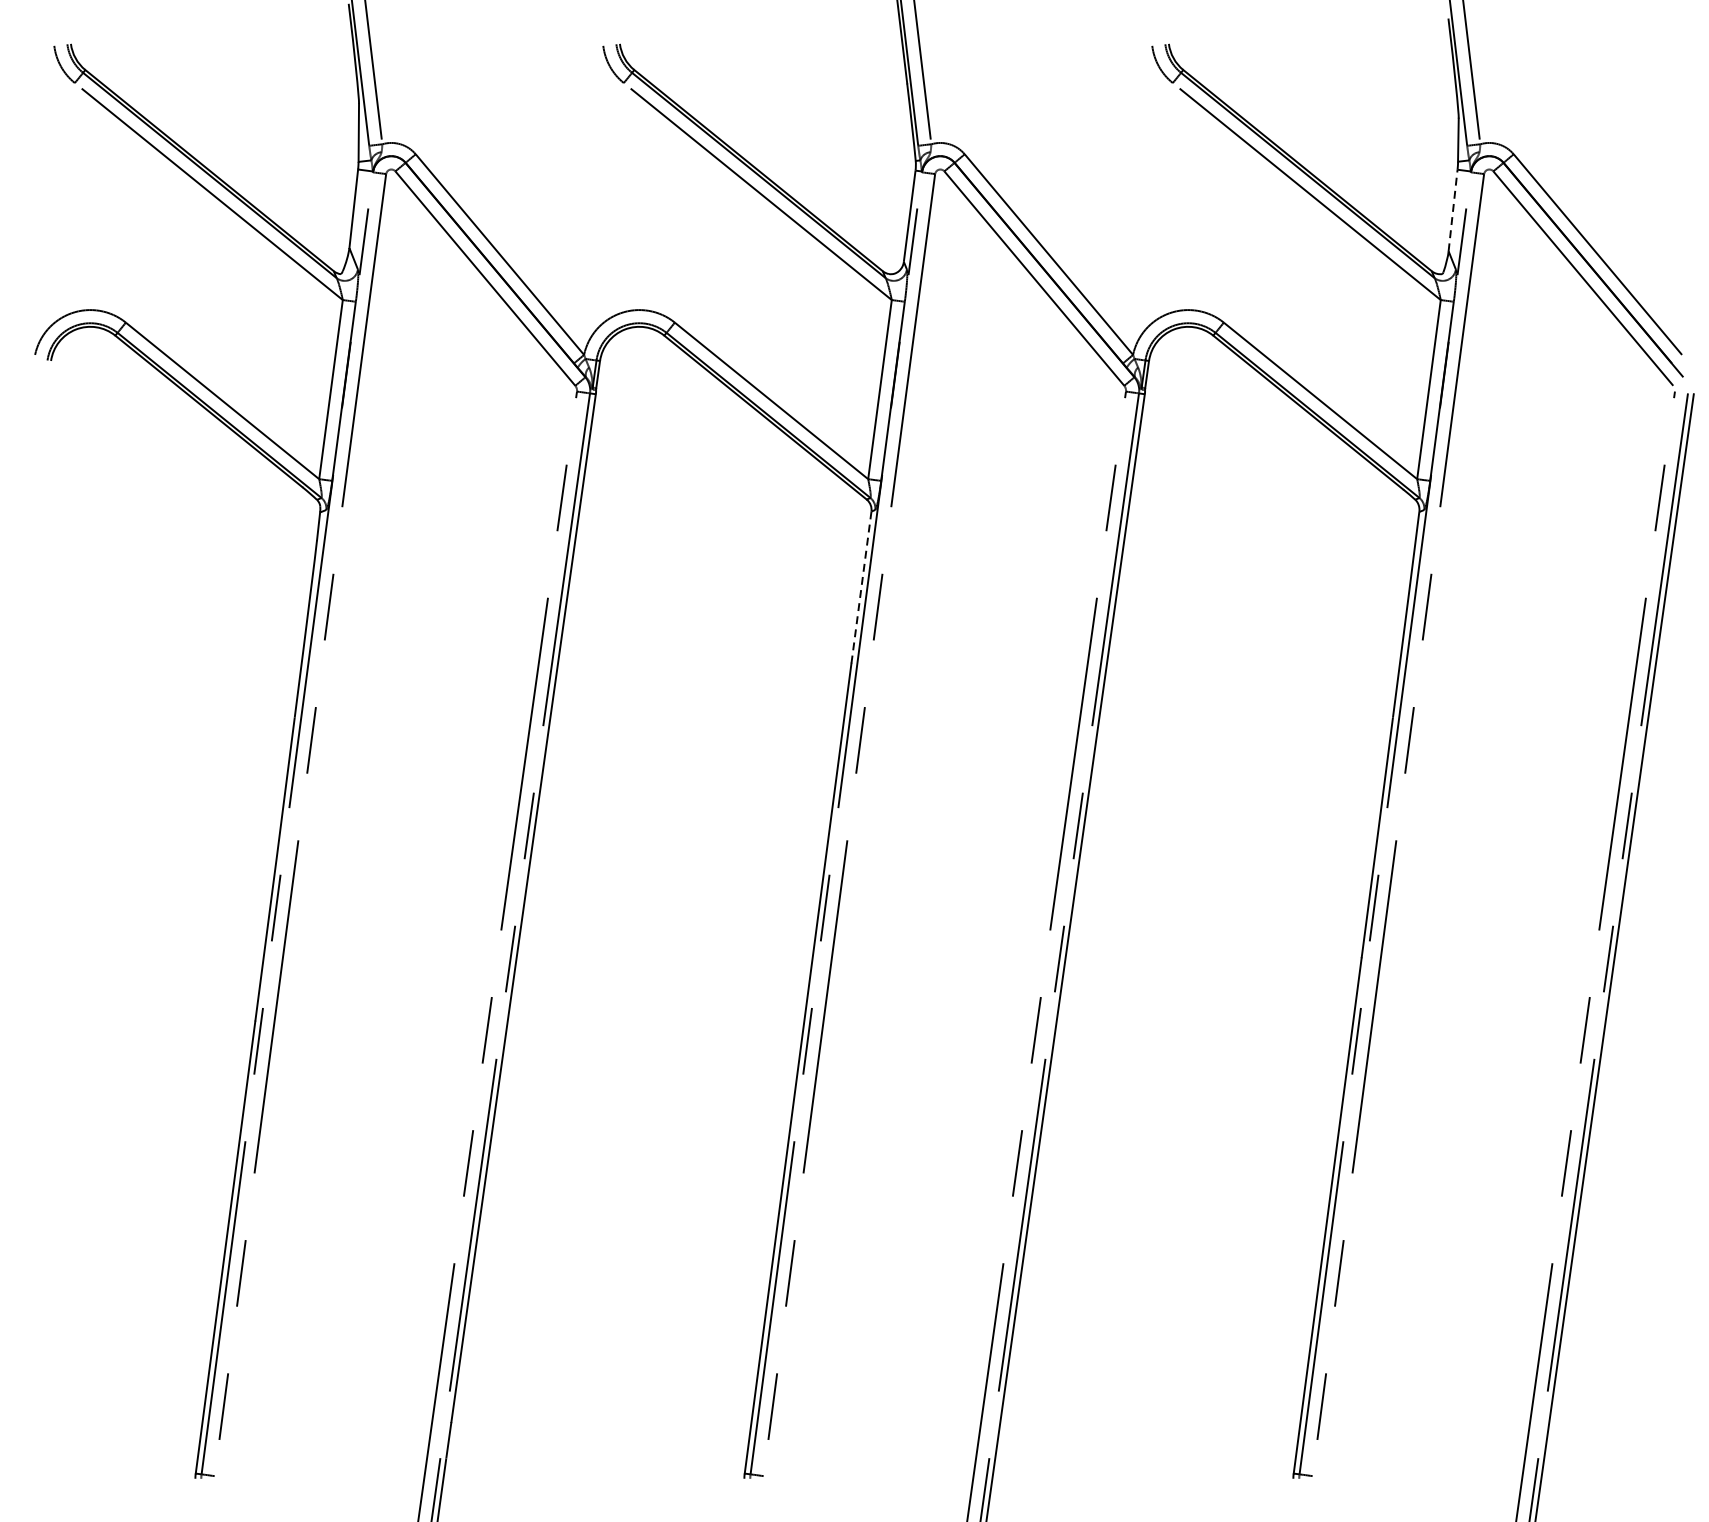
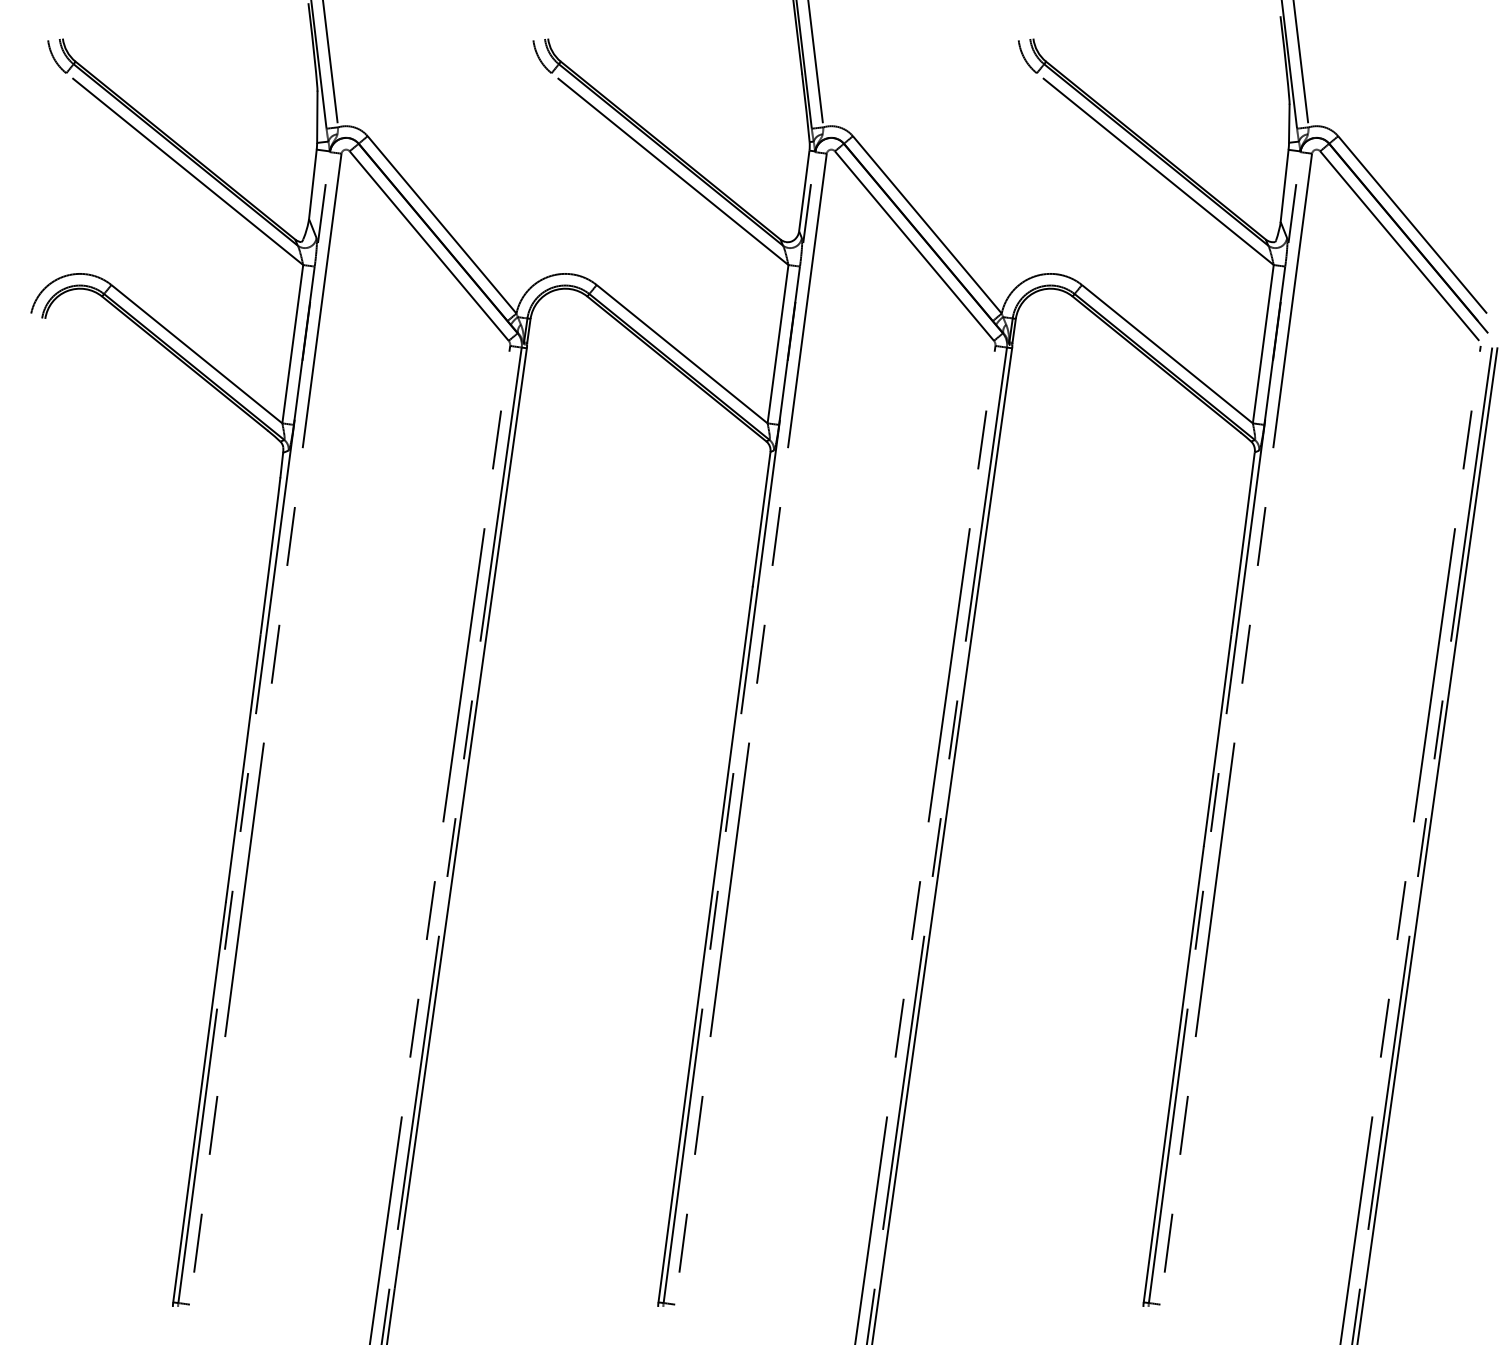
line: (1452, 210) -> (1284, 185), dashed -> solid
line: (861, 587) -> (761, 519), dashed -> solid

